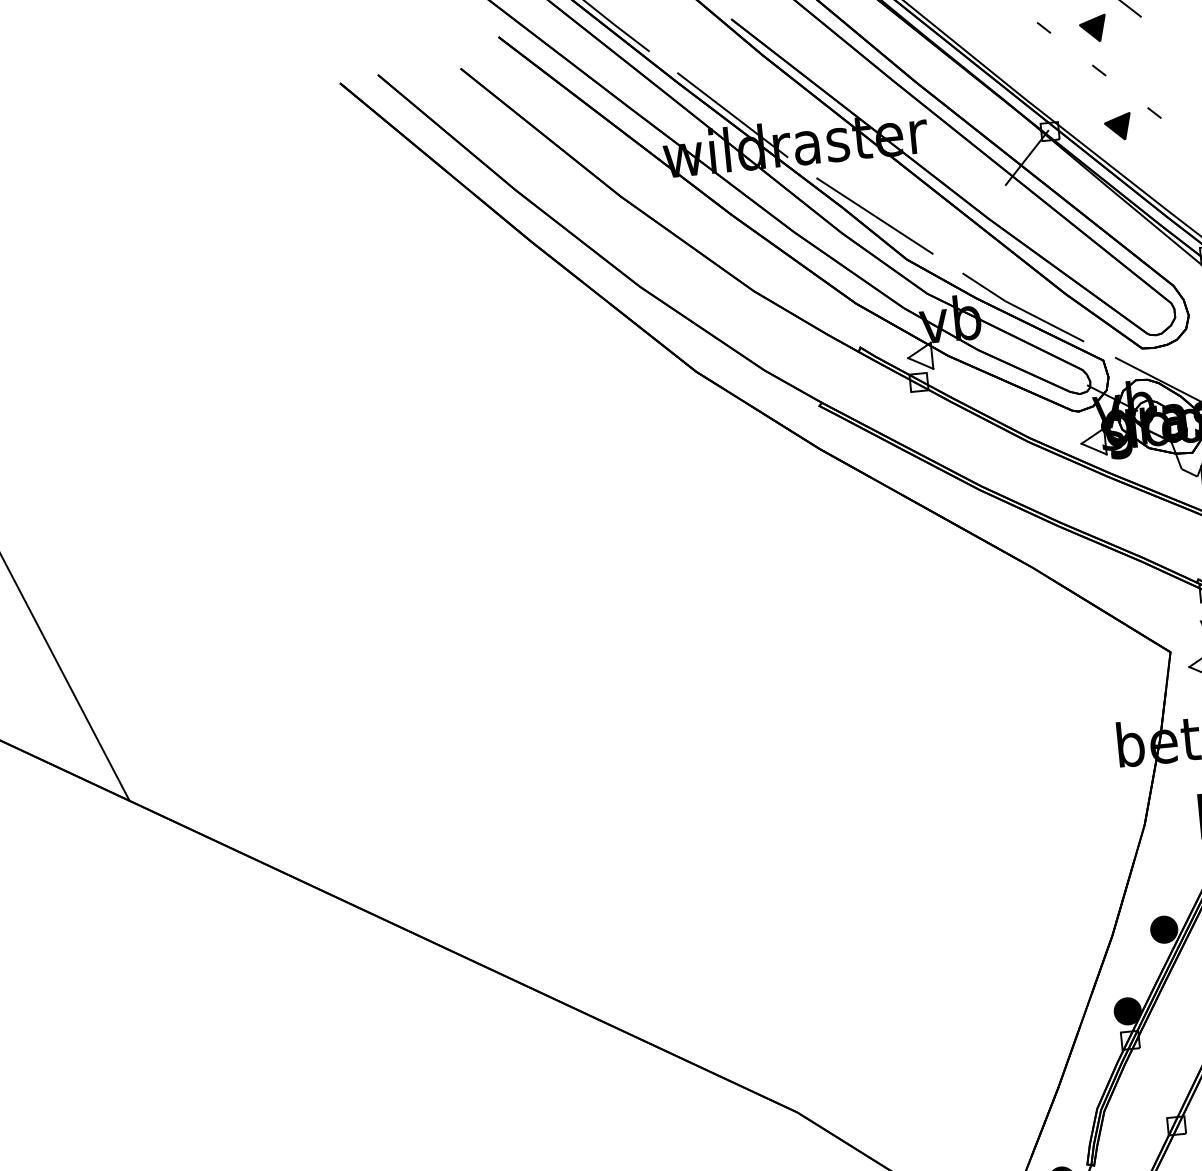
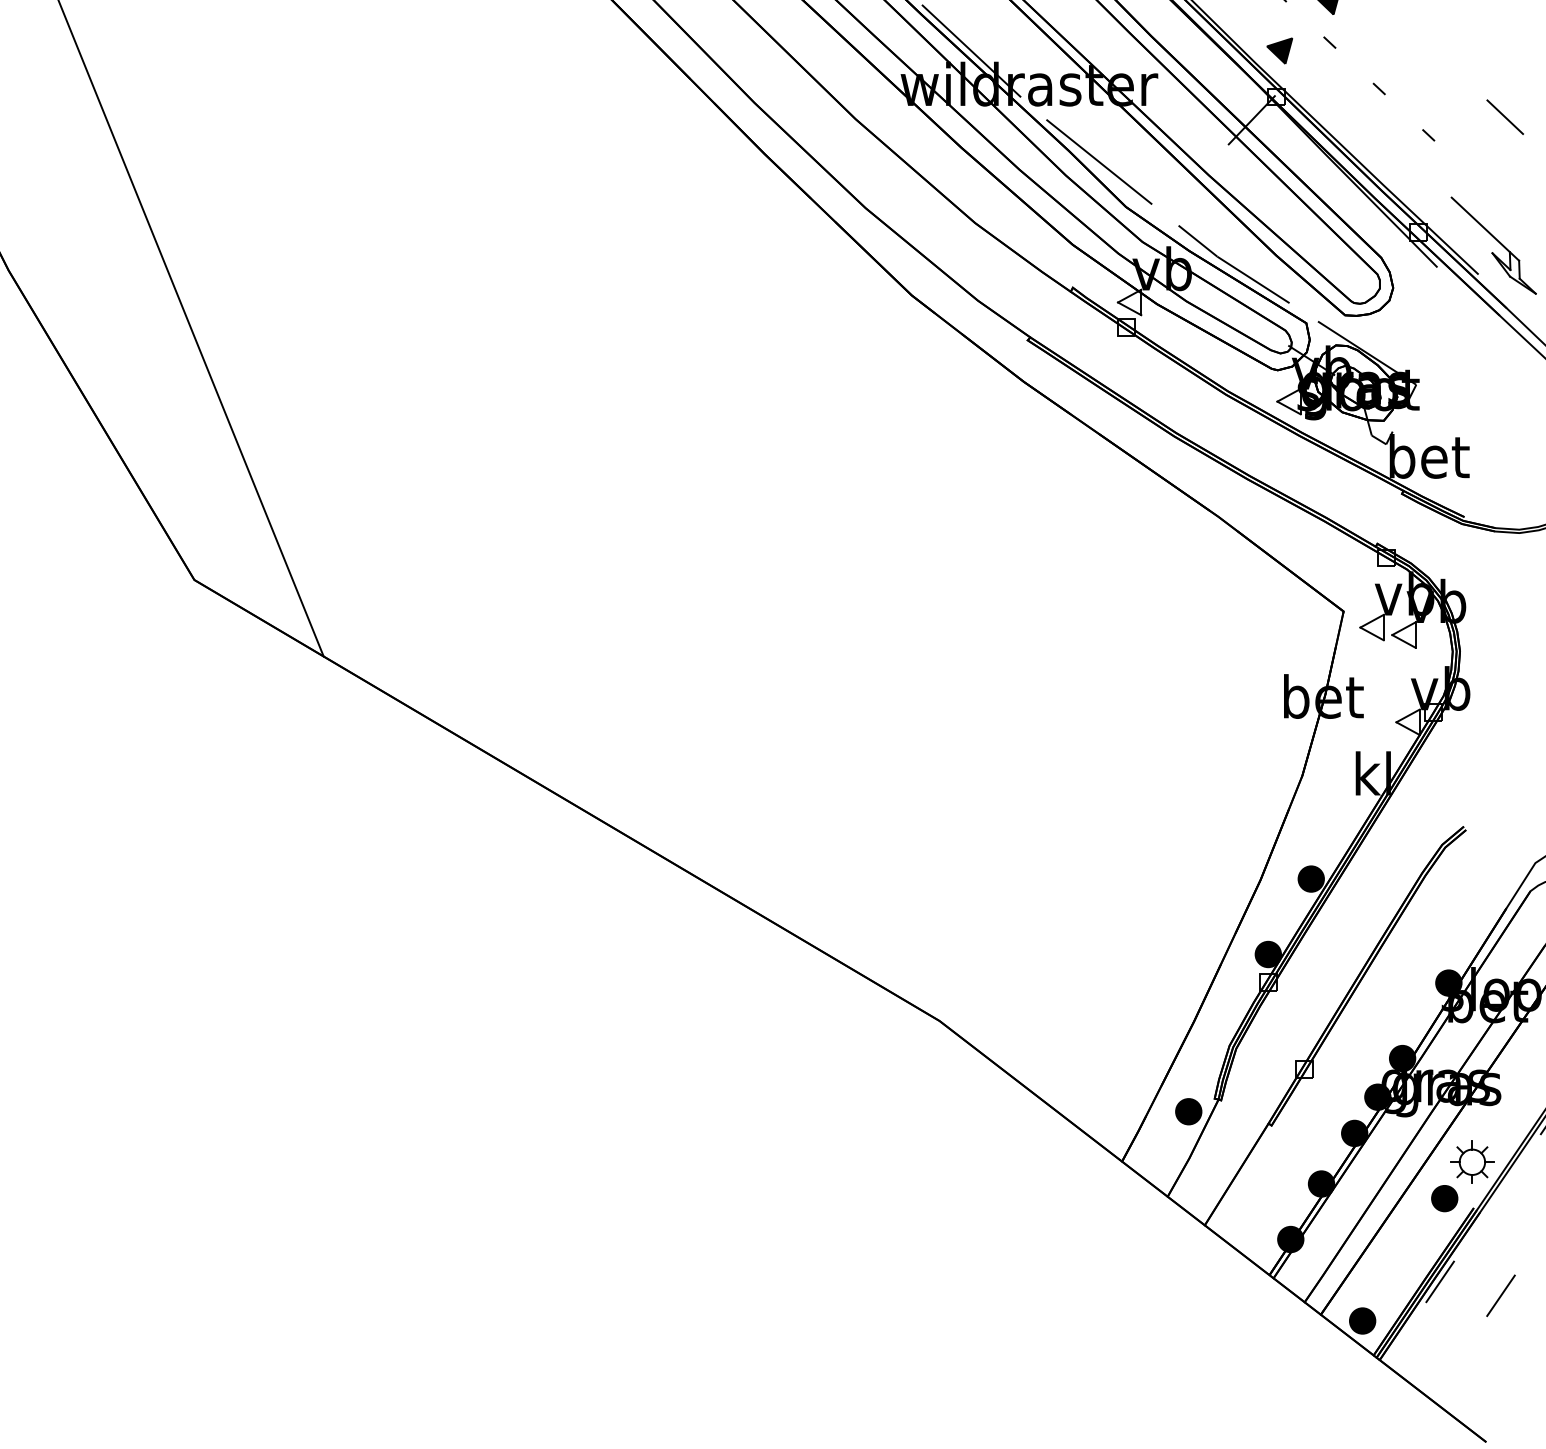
part: (1117, 126) -> (1279, 50), moved

